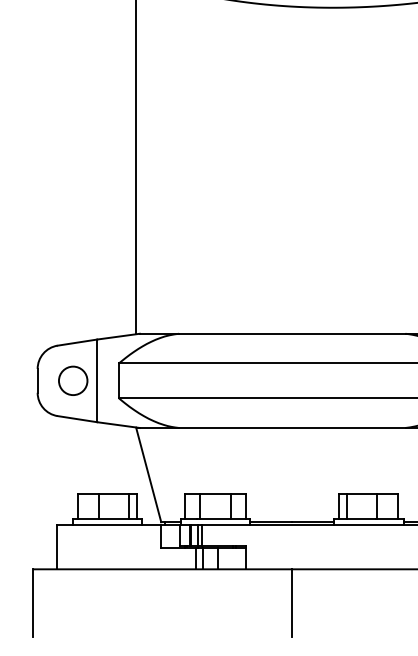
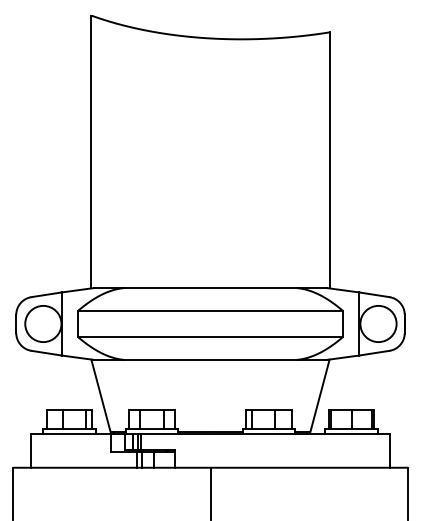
circle: (73, 380) -> (43, 323), size x1.67

